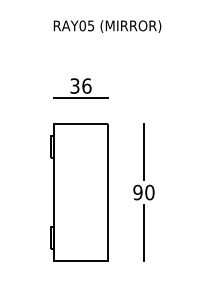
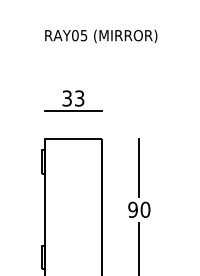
text: (86, 85) -> (79, 97), 36 -> 33

